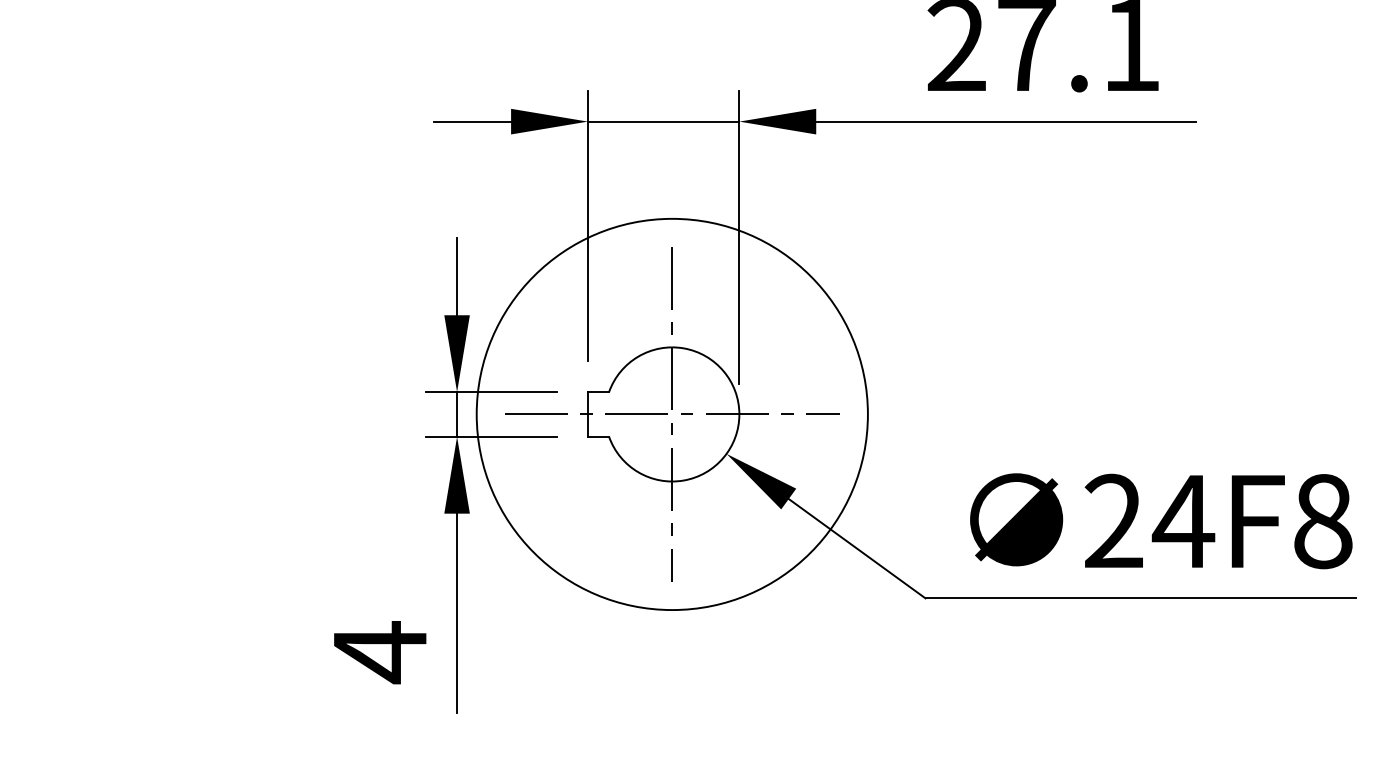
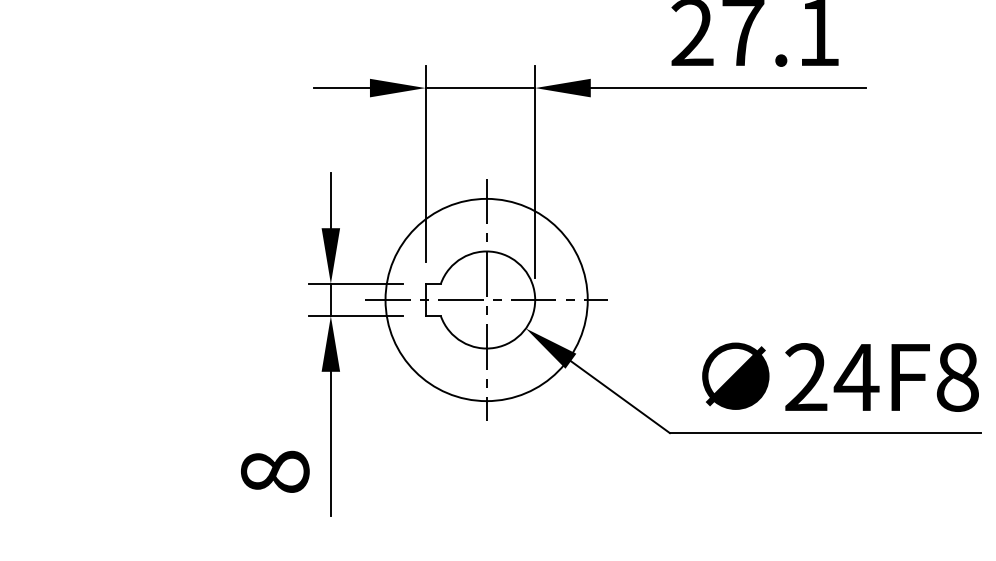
circle: (672, 413) -> (486, 299), size x0.71
text: (380, 652) -> (275, 472), 4 -> 8

